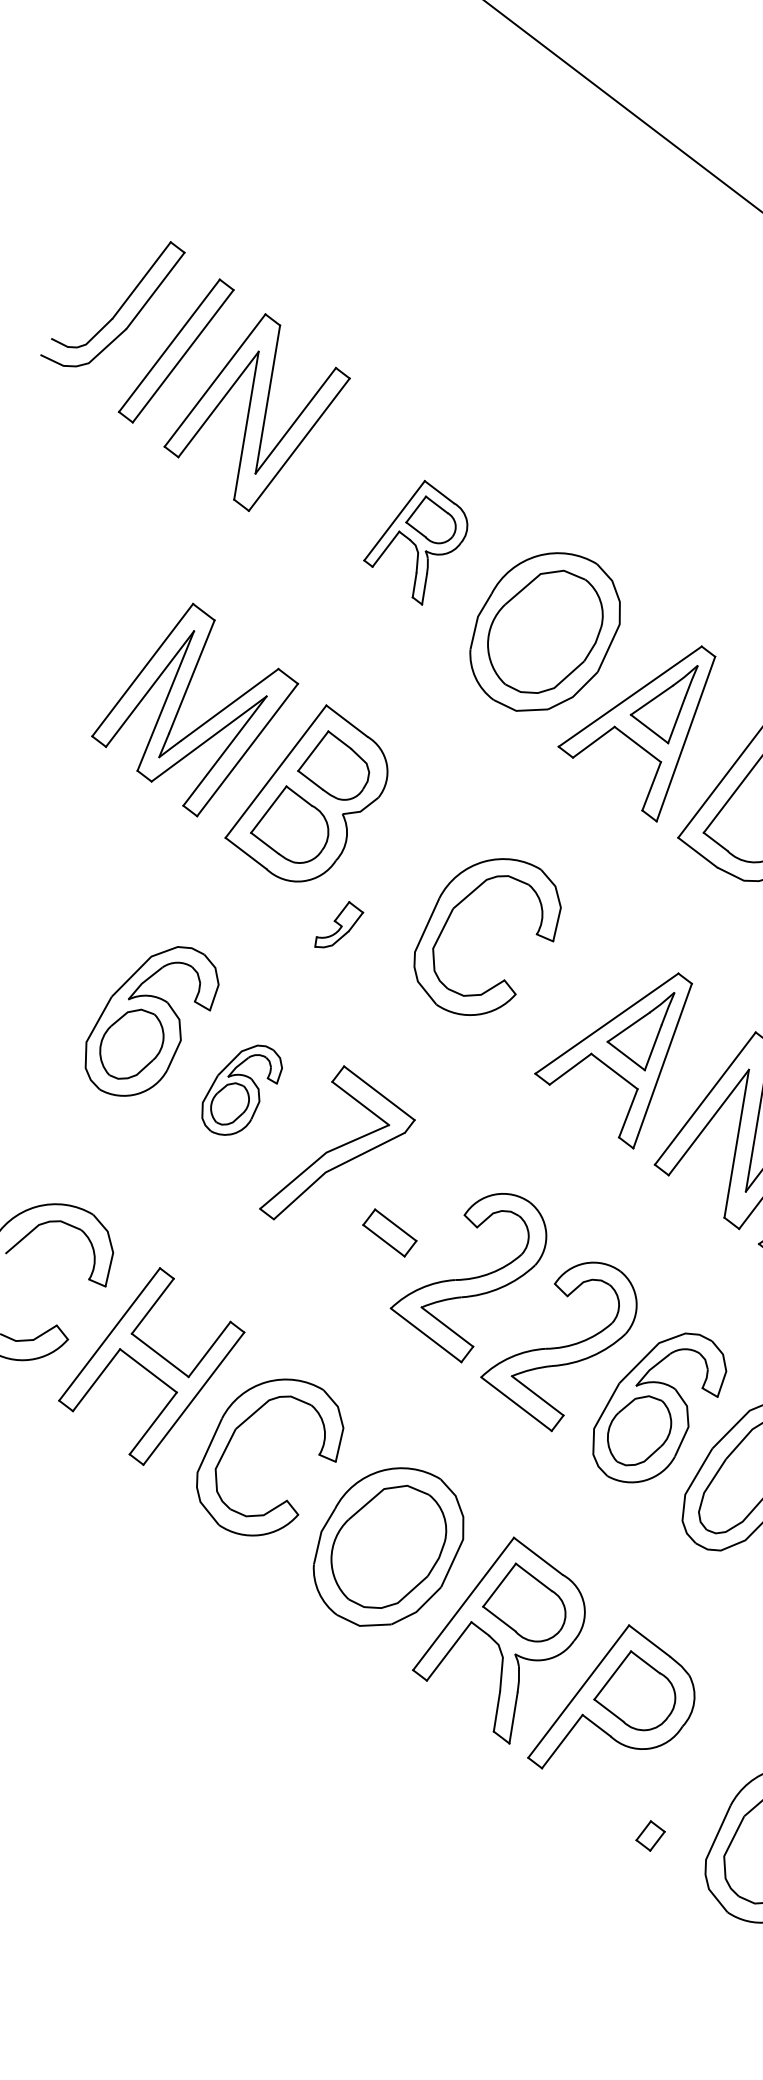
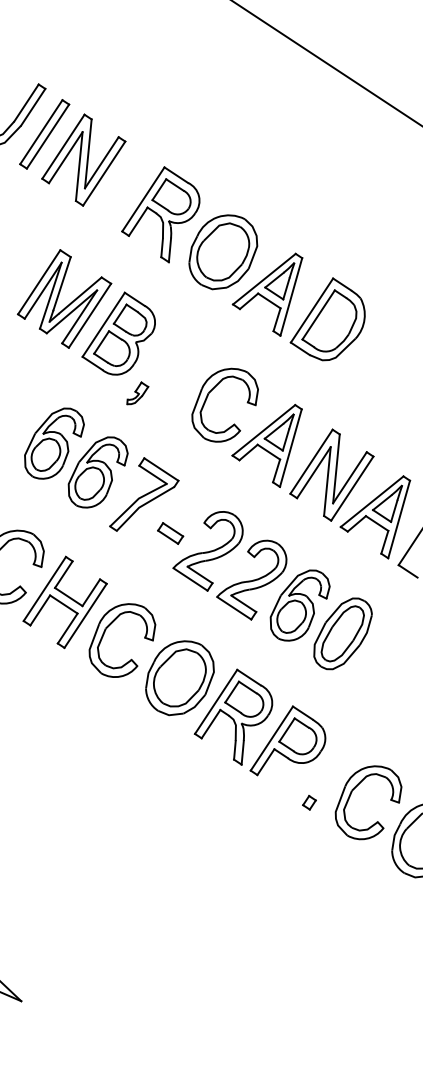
part: (415, 541) -> (160, 214), size x1.67
part: (452, 915) -> (208, 396), moved
part: (240, 1090) -> (97, 472), size x1.67

